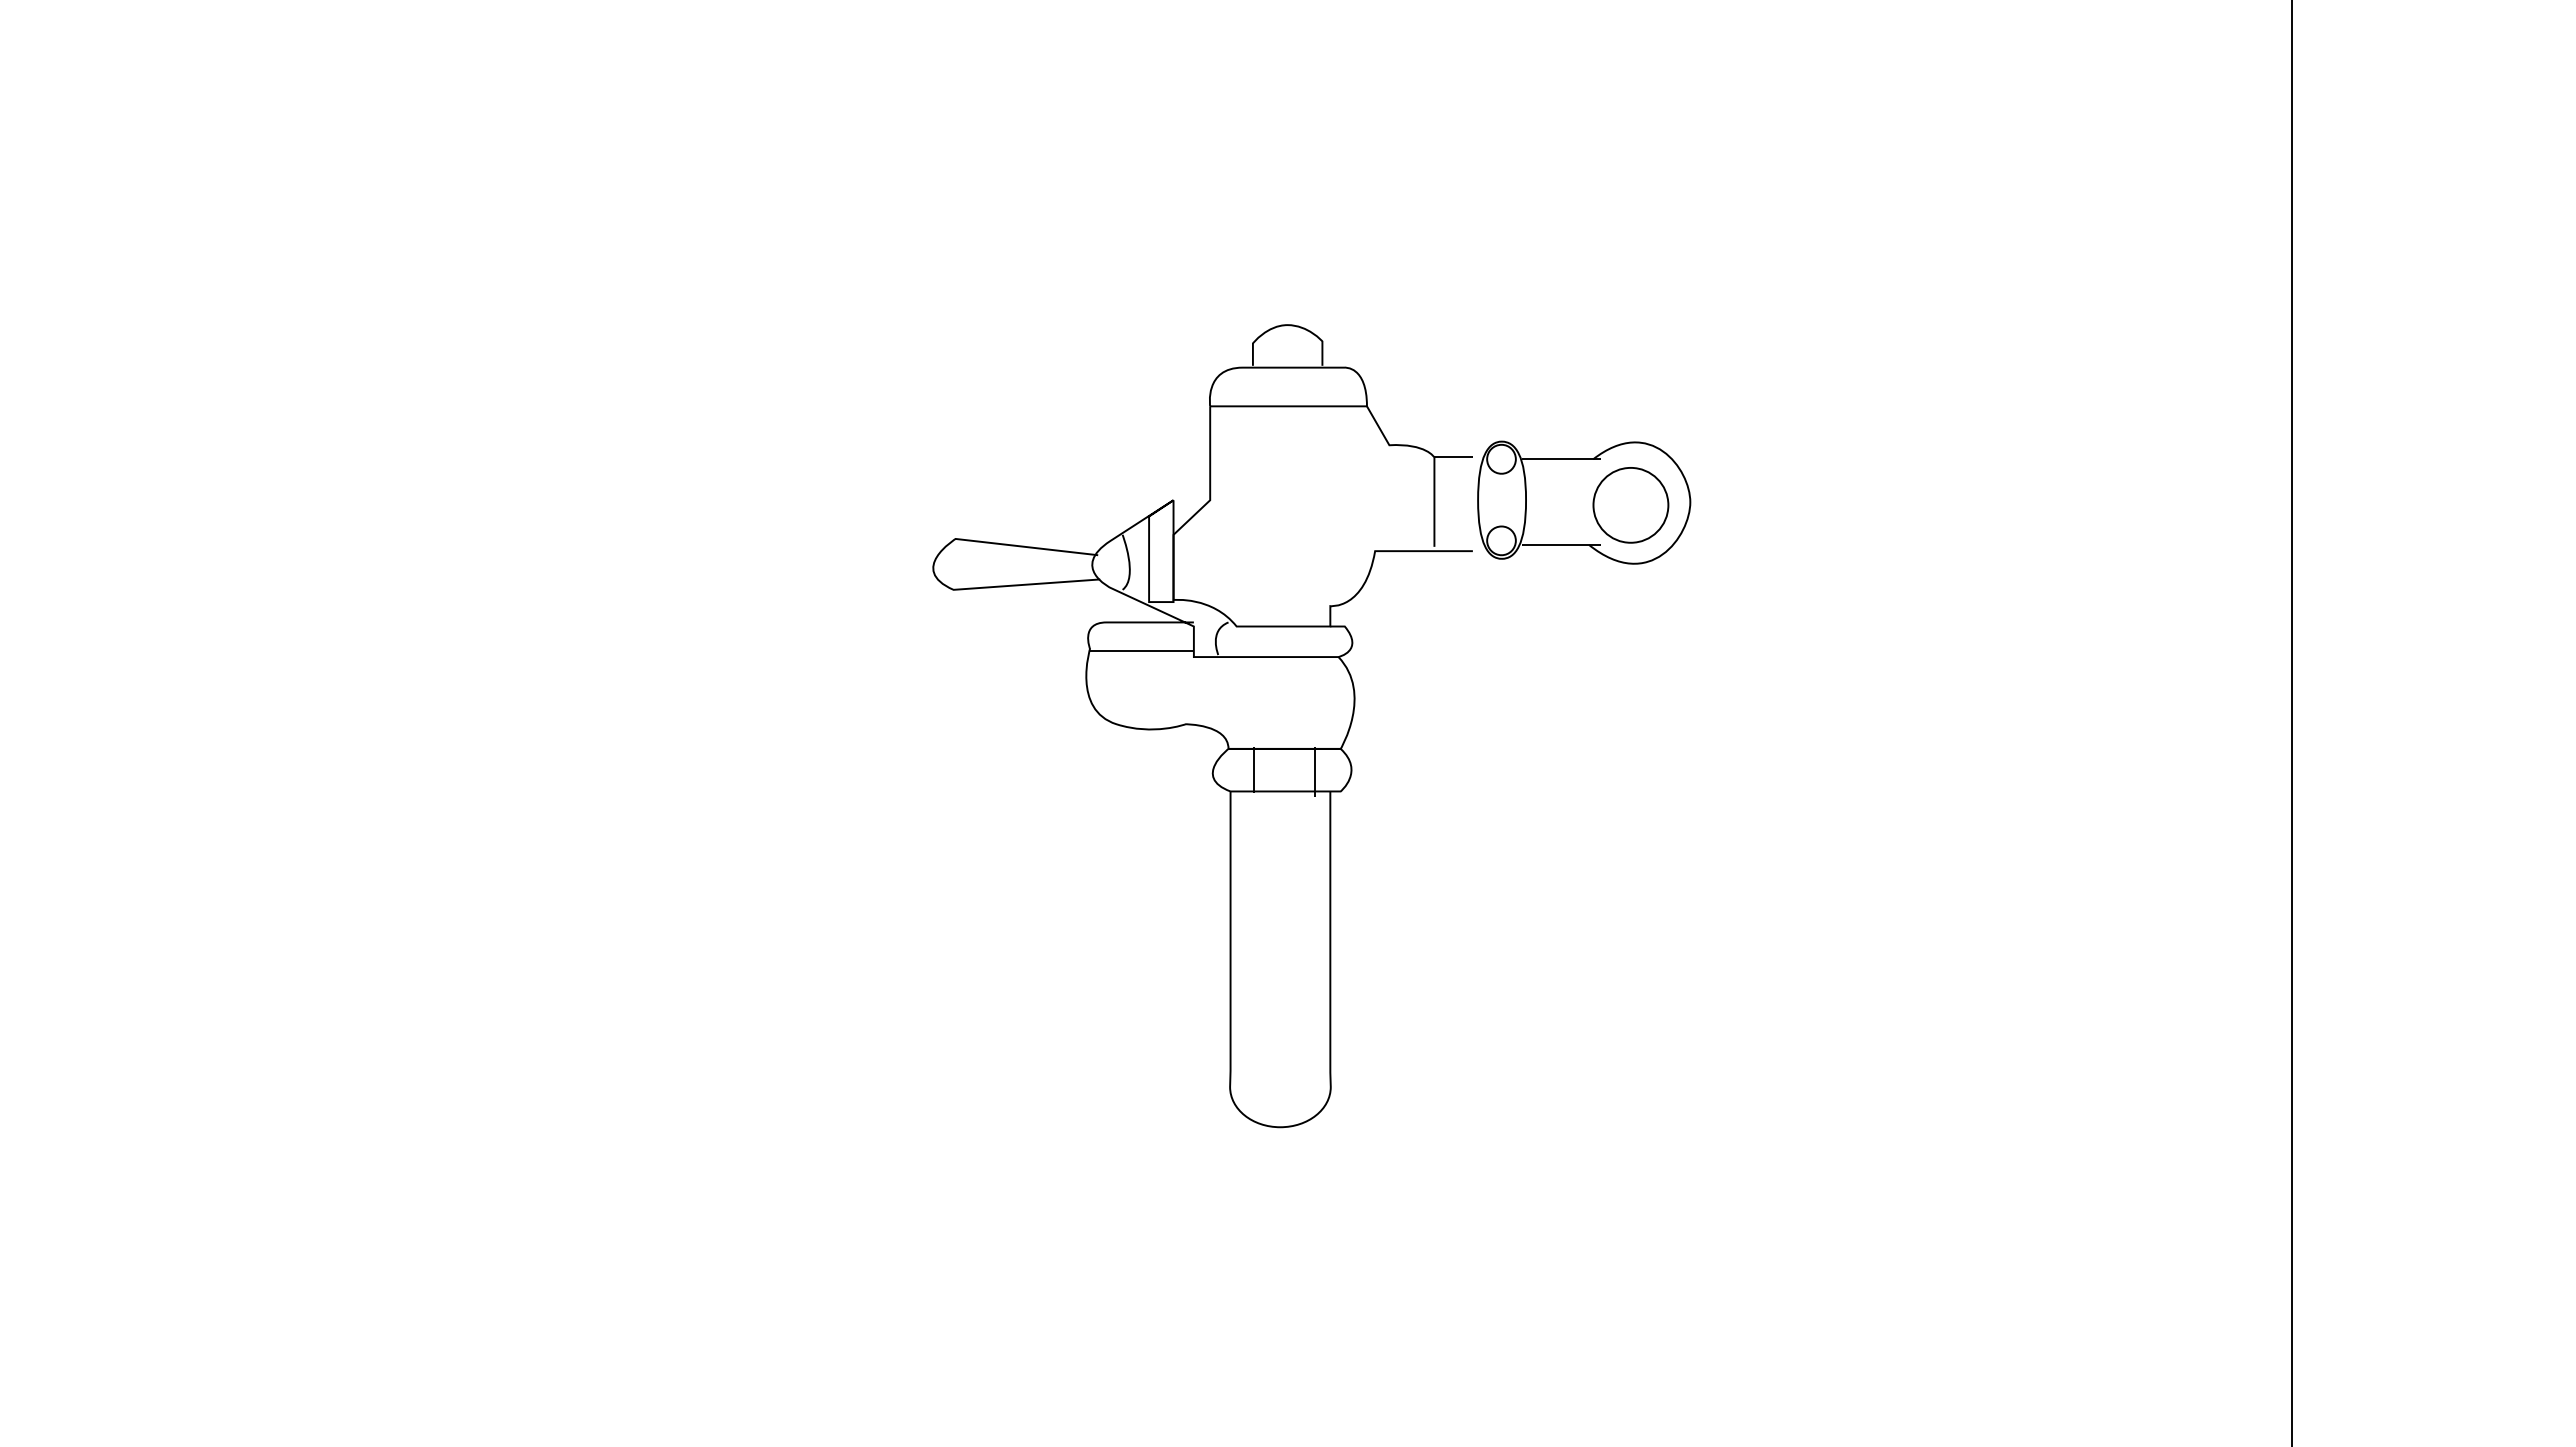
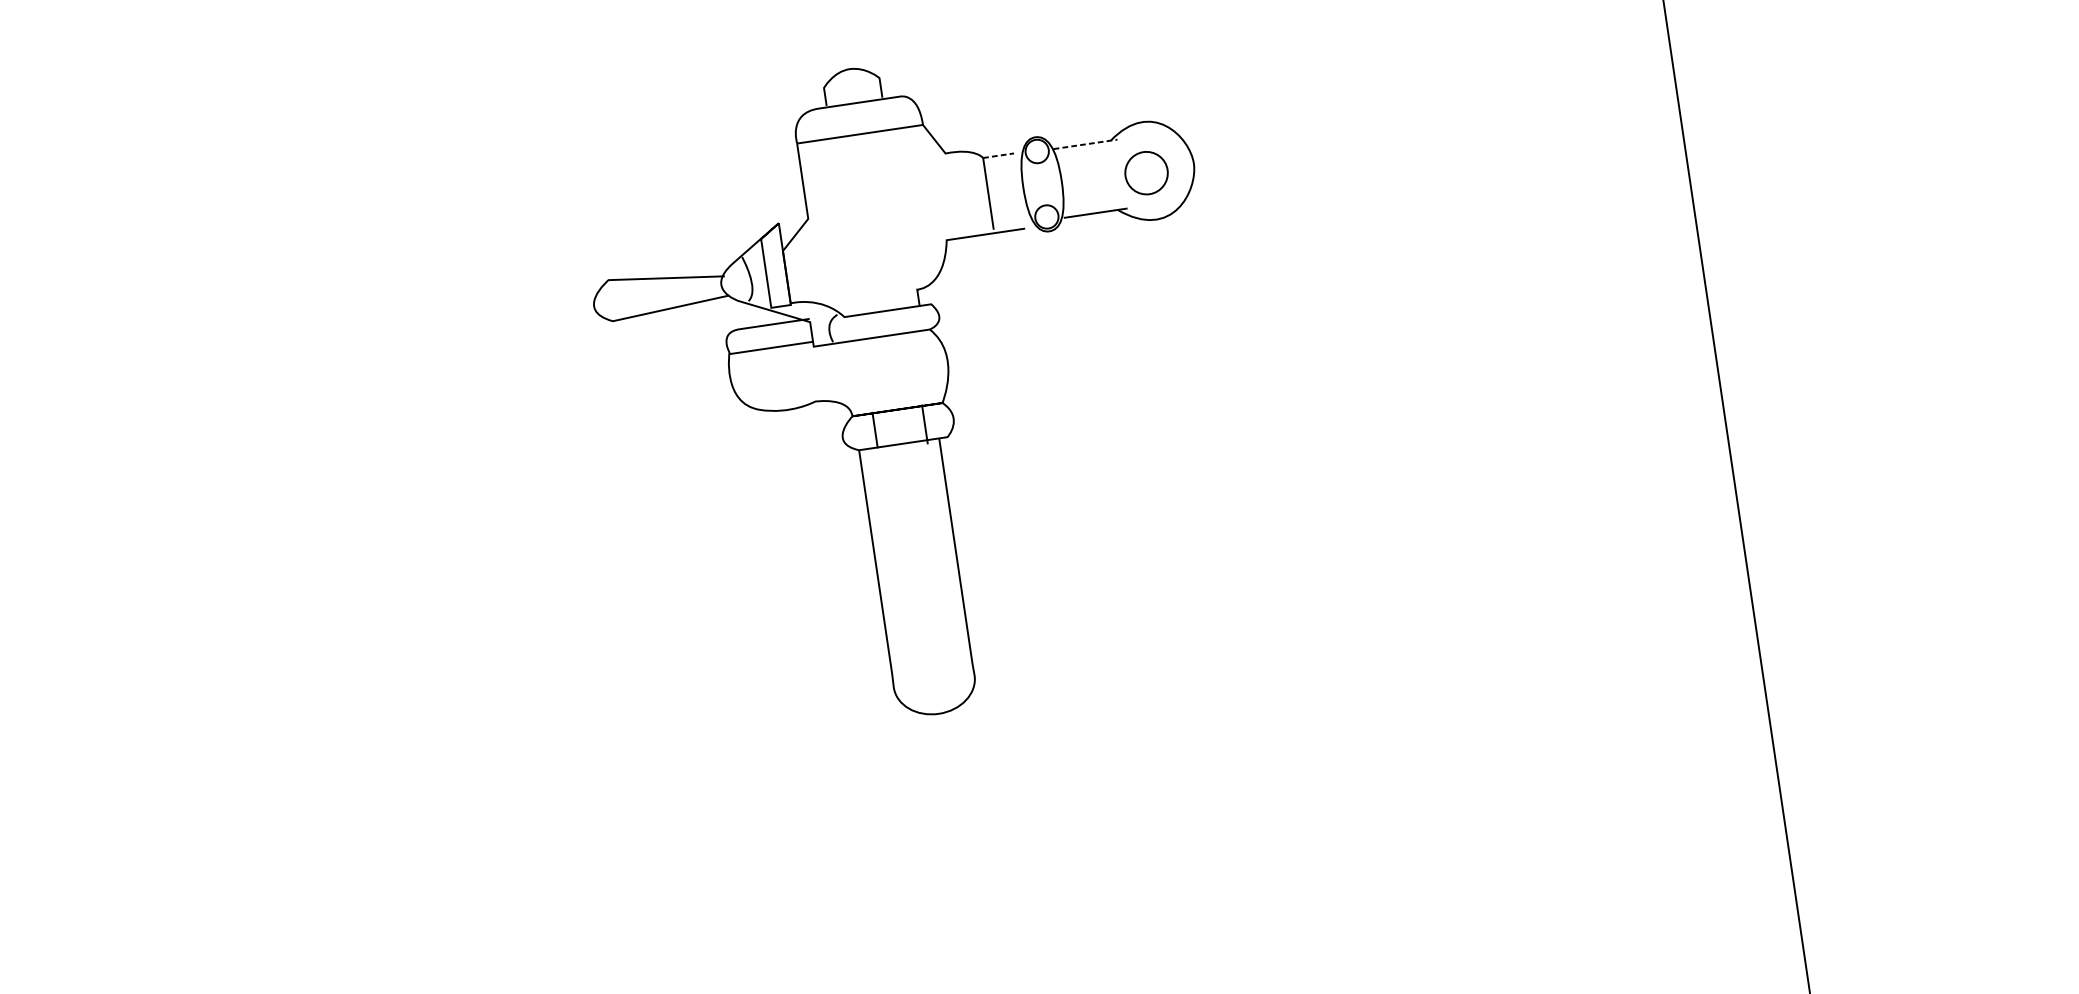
line: (1454, 457) -> (999, 155), solid -> dashed
line: (1561, 459) -> (1085, 144), solid -> dashed
part: (1630, 505) -> (1146, 173), size x0.7

